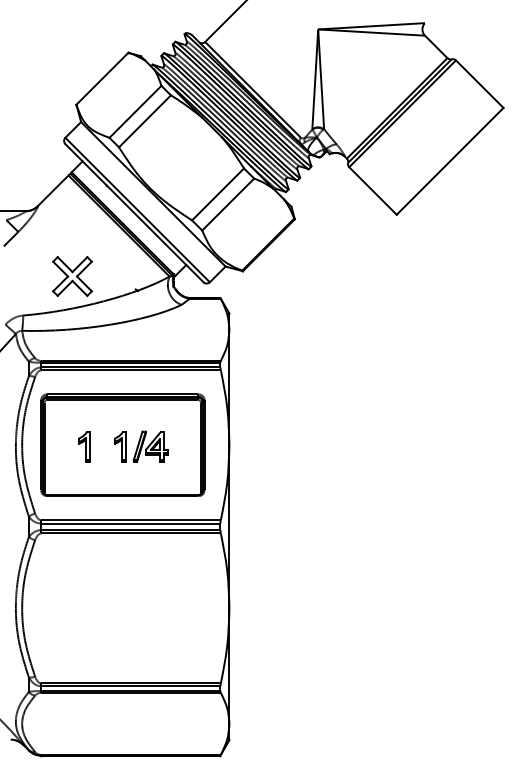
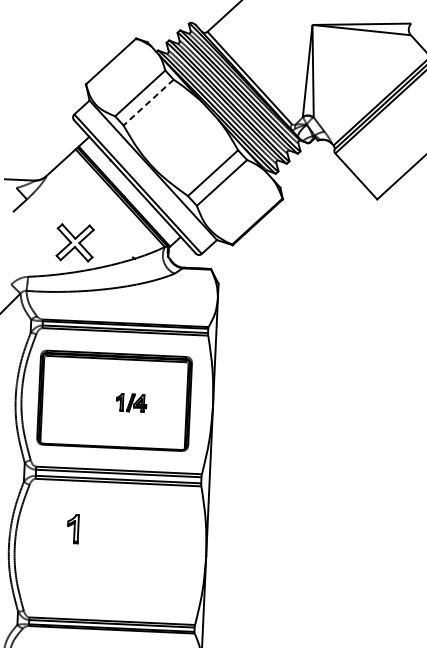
line: (145, 121) -> (149, 102), solid -> dashed
part: (84, 446) -> (73, 528), moved
part: (141, 446) -> (131, 402), size x0.6

